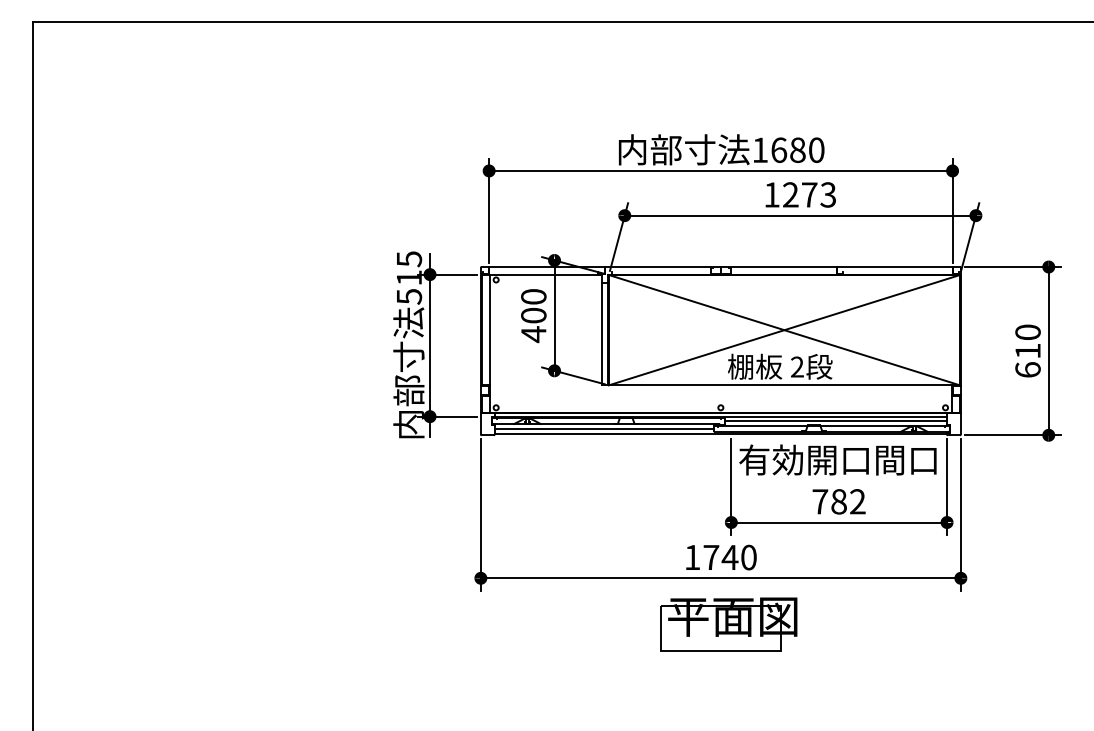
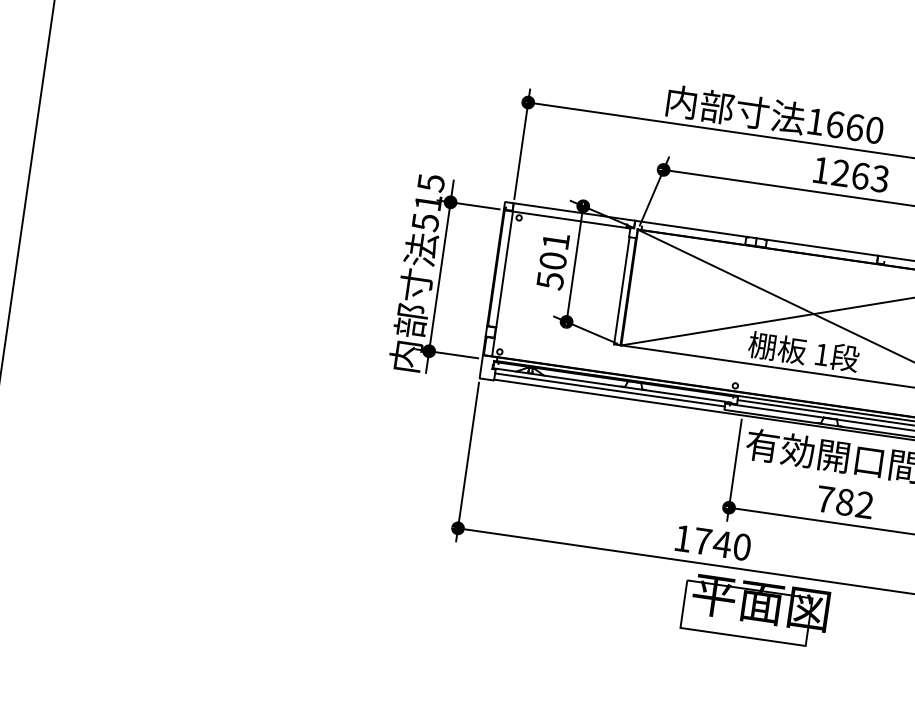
text: (797, 149) -> (854, 126), 1680 -> 1660
text: (809, 194) -> (860, 175), 1273 -> 1263
text: (533, 316) -> (552, 261), 400 -> 501
text: (797, 366) -> (821, 354), 2 -> 1
part: (728, 624) -> (755, 609), moved

